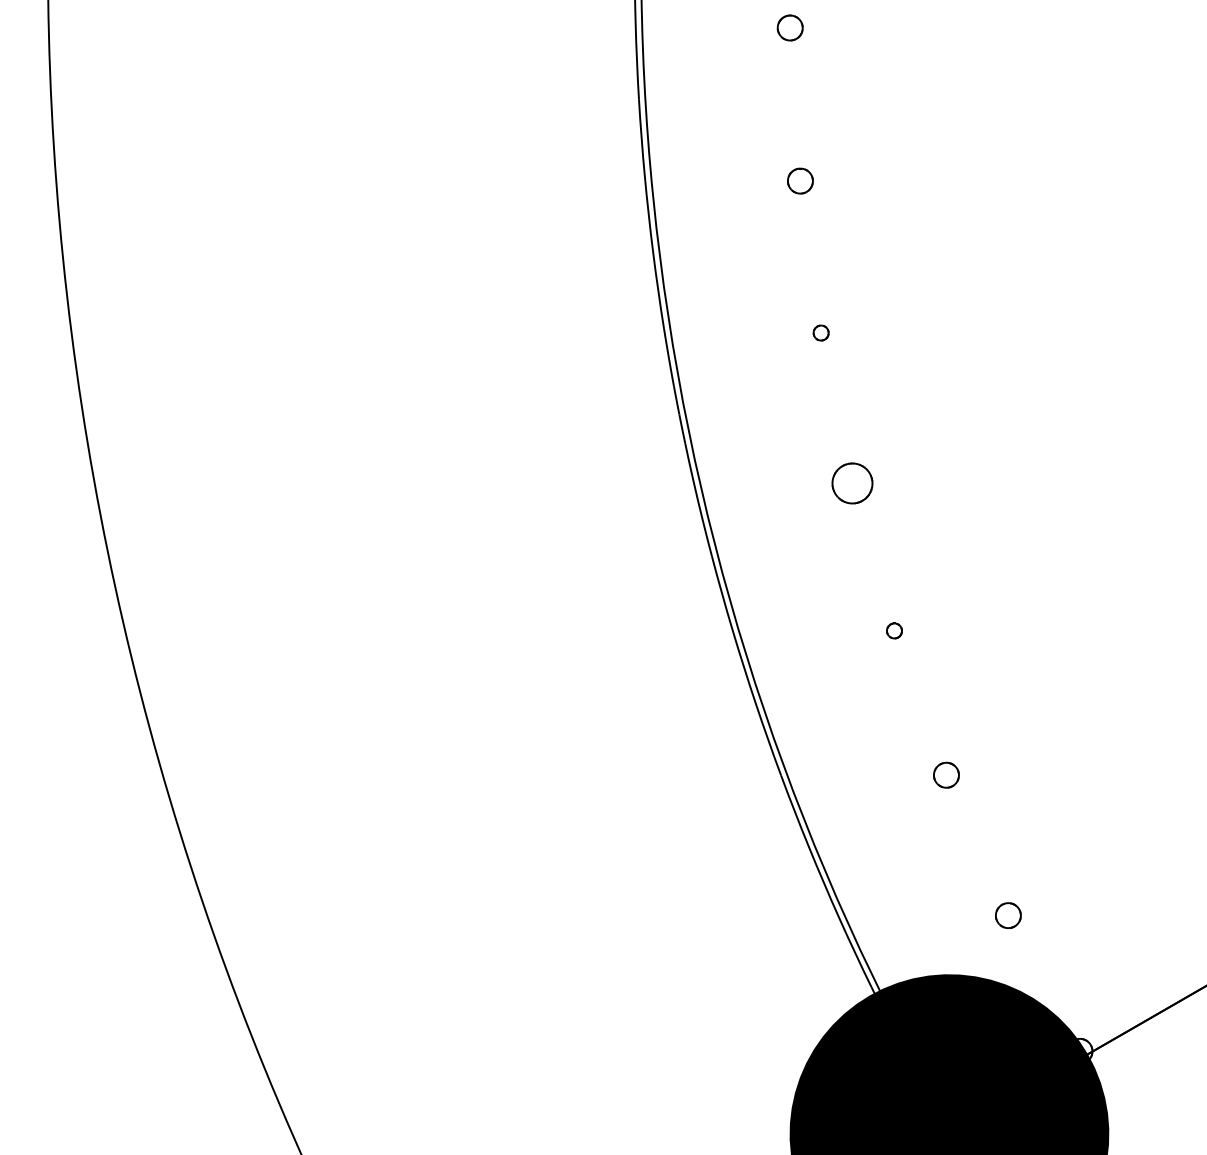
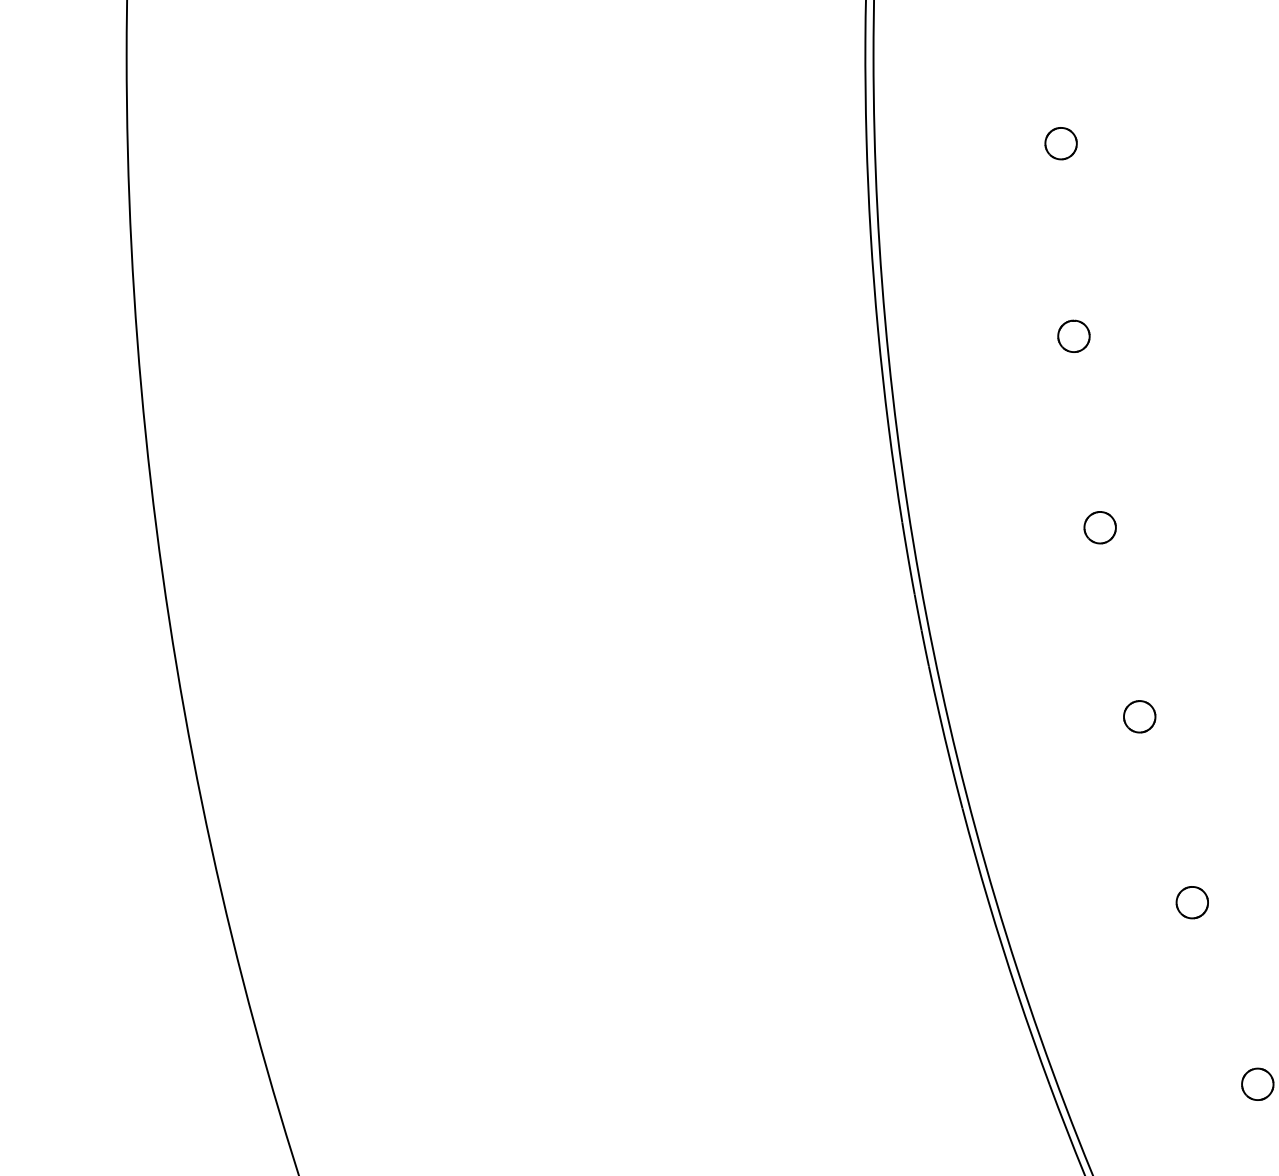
part: (820, 332) -> (1099, 526), size x1.67
part: (852, 482) -> (1139, 715), size x0.62
part: (894, 630) -> (1192, 902), size x1.67

